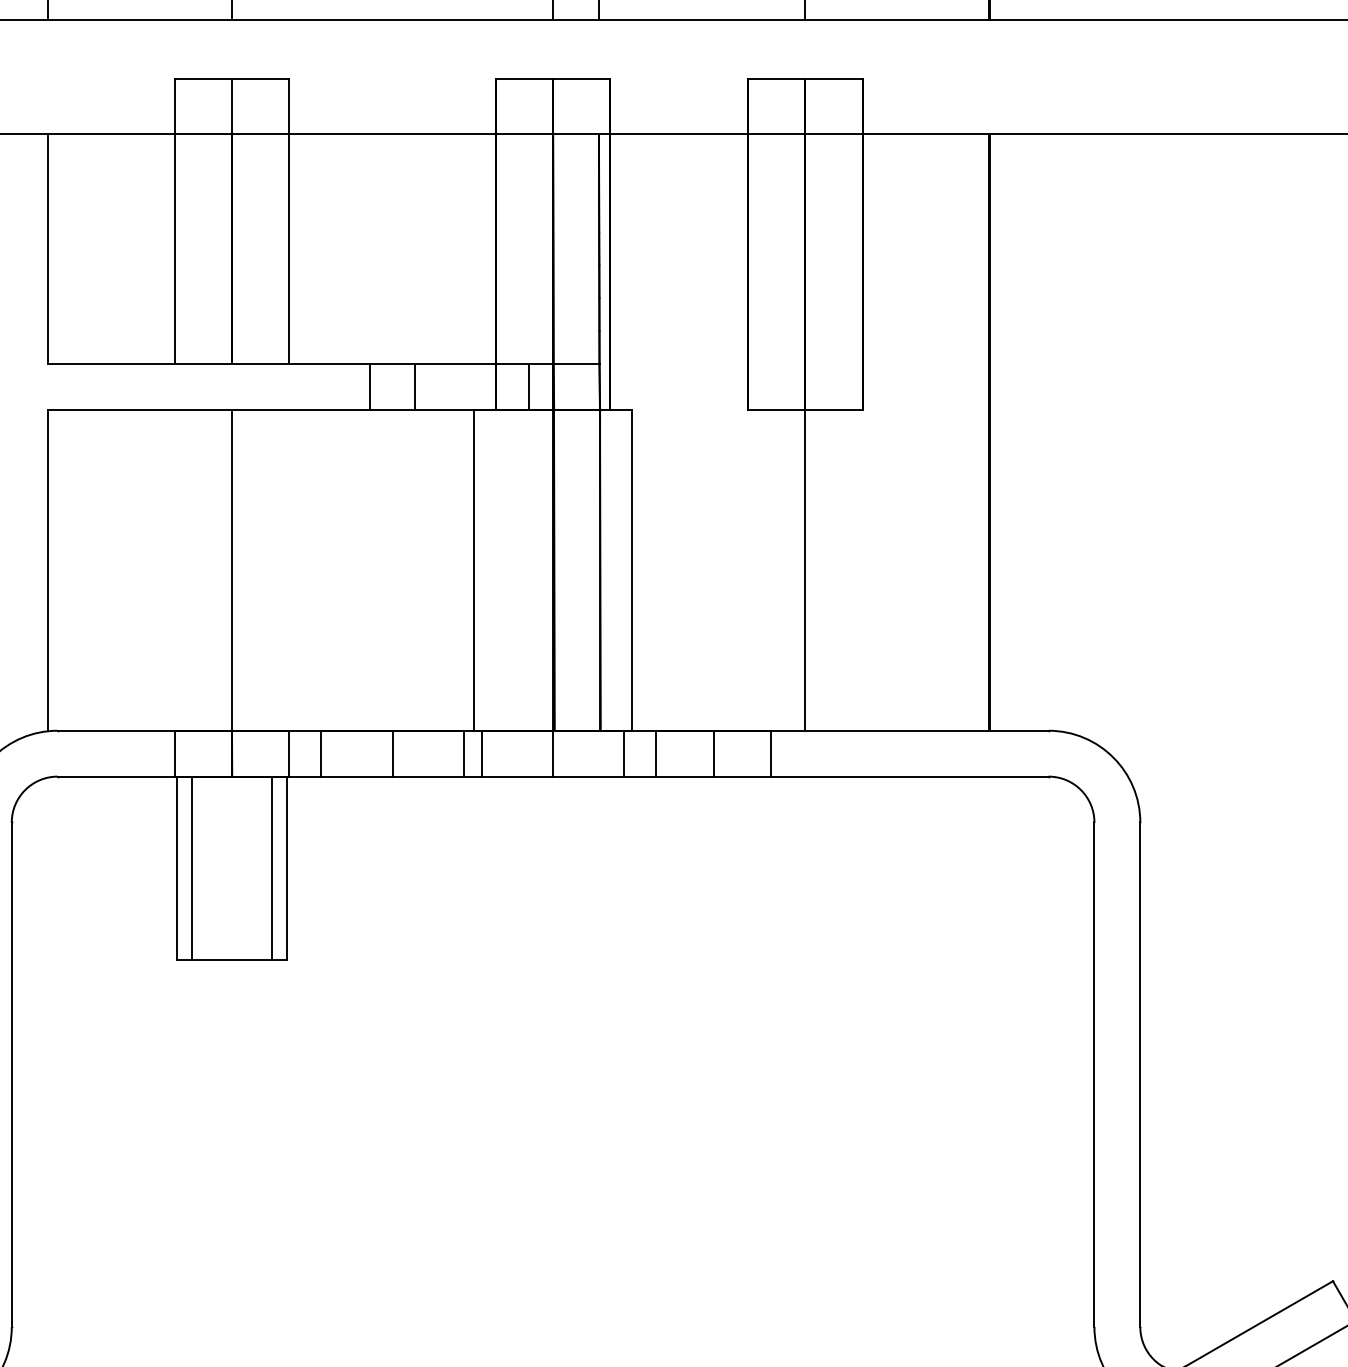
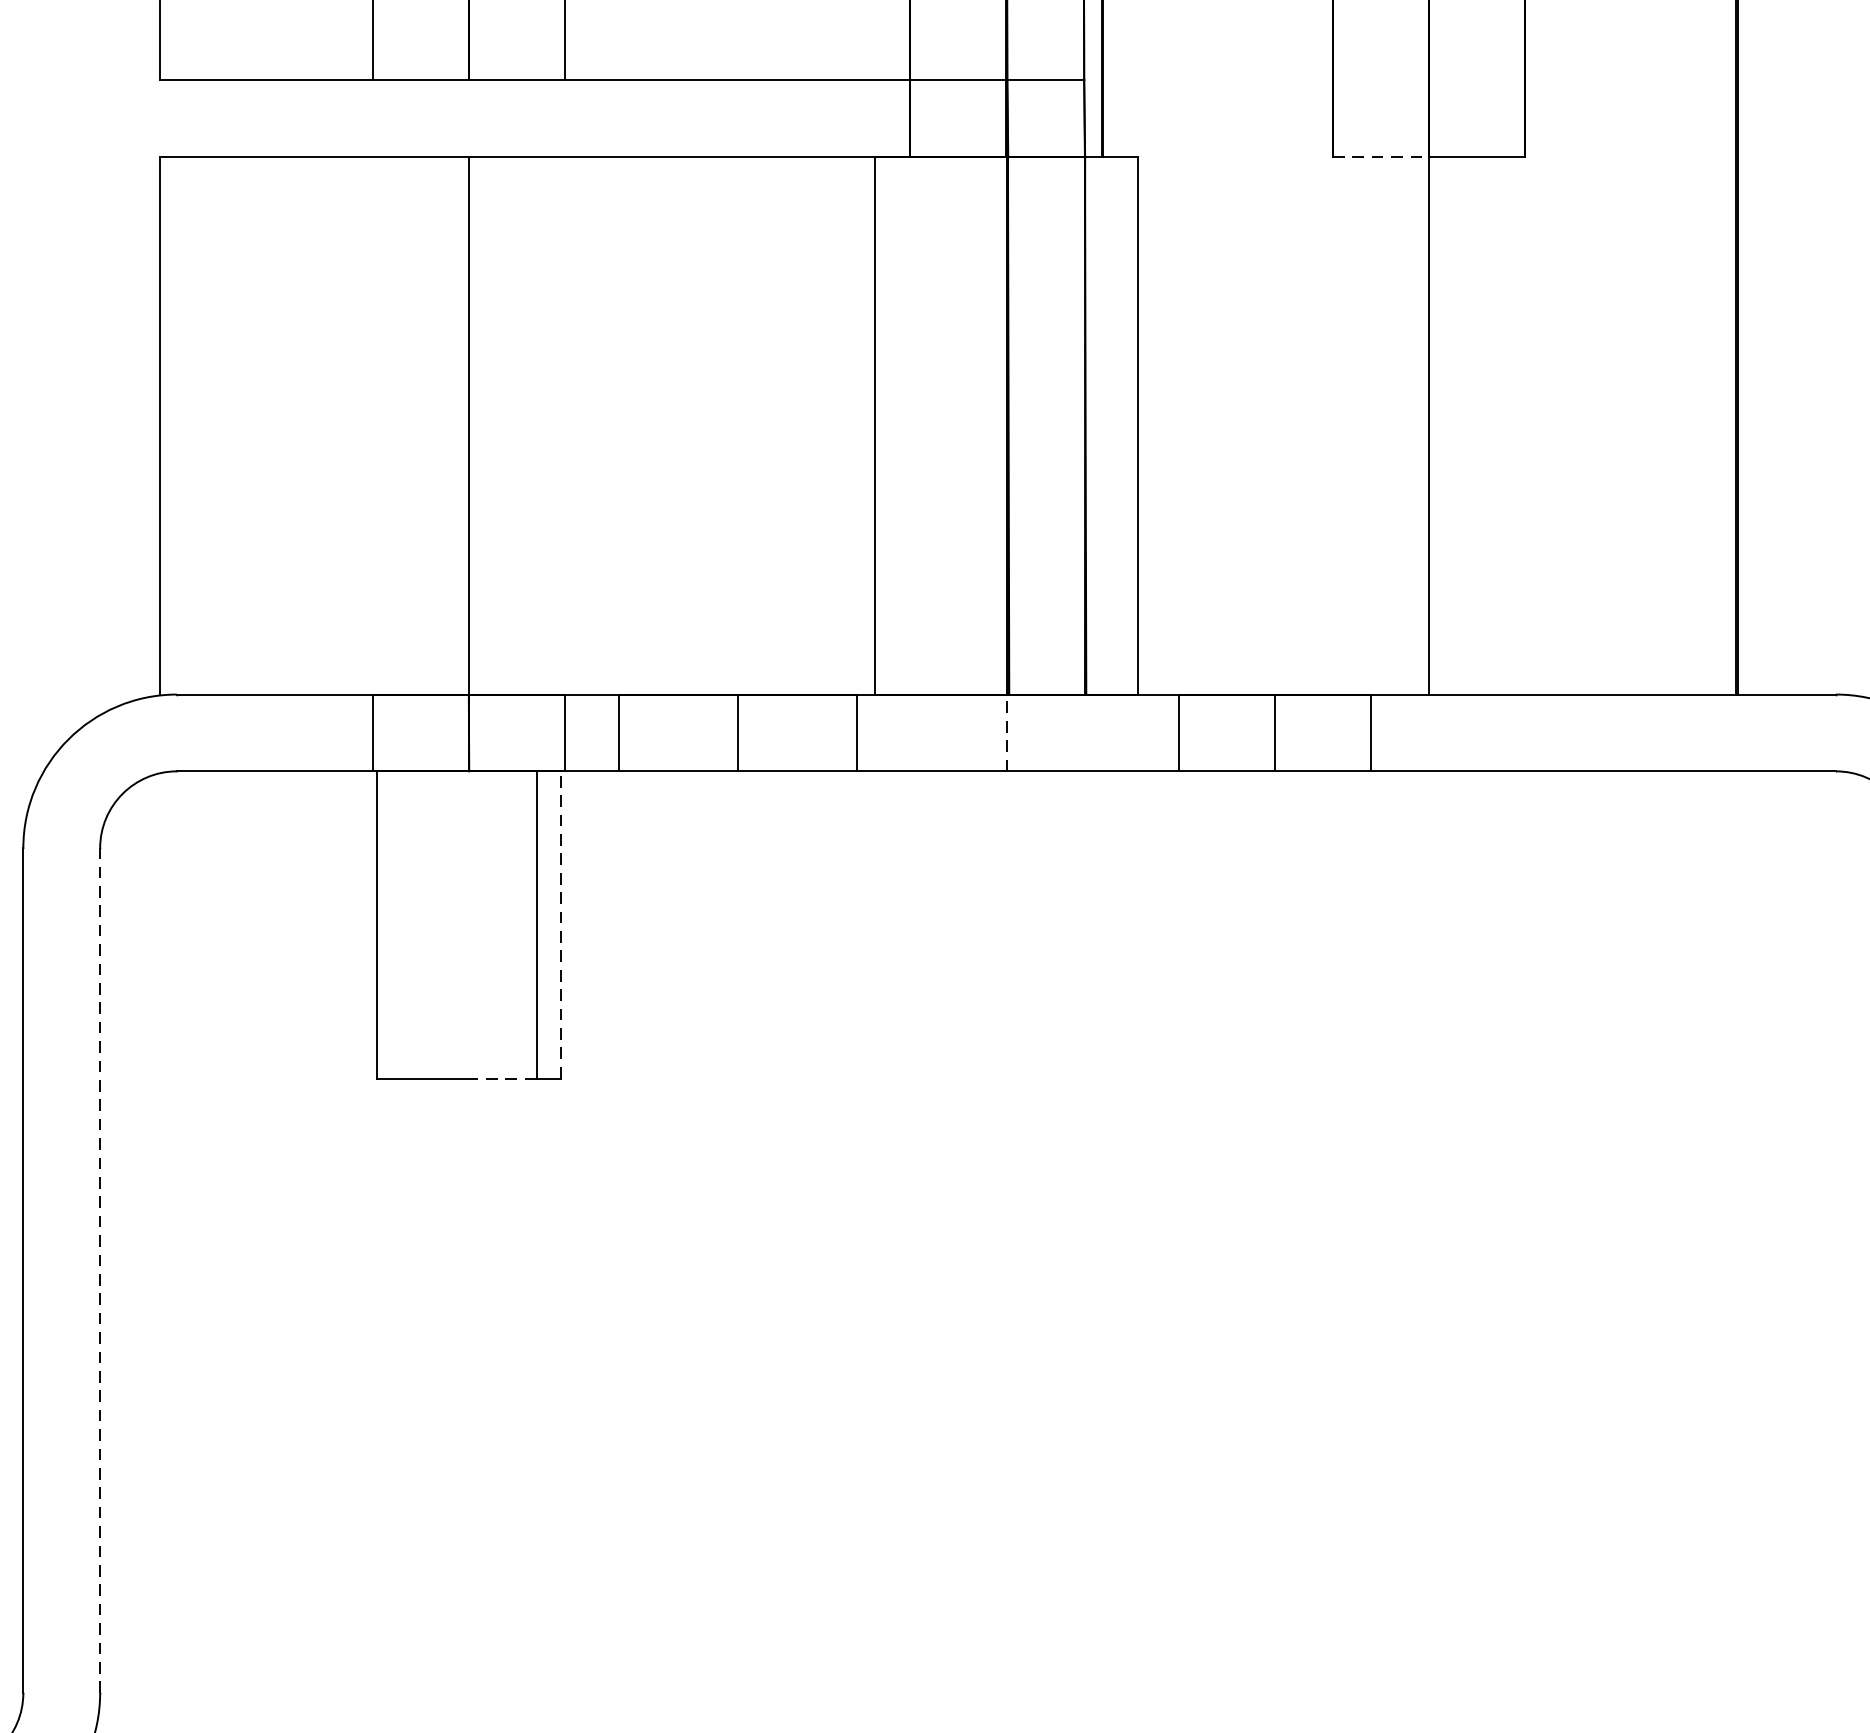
line: (369, 386) -> (699, 118), removed
line: (415, 386) -> (776, 118), removed
line: (528, 386) -> (965, 118), removed
line: (776, 409) -> (1380, 156), solid -> dashed
line: (482, 753) -> (888, 732), removed
line: (553, 753) -> (1007, 732), solid -> dashed
line: (624, 753) -> (1126, 732), removed
line: (191, 868) -> (401, 925), removed
line: (287, 868) -> (561, 925), solid -> dashed
line: (251, 960) -> (501, 1079), solid -> dashed
line: (11, 1074) -> (99, 1270), solid -> dashed

